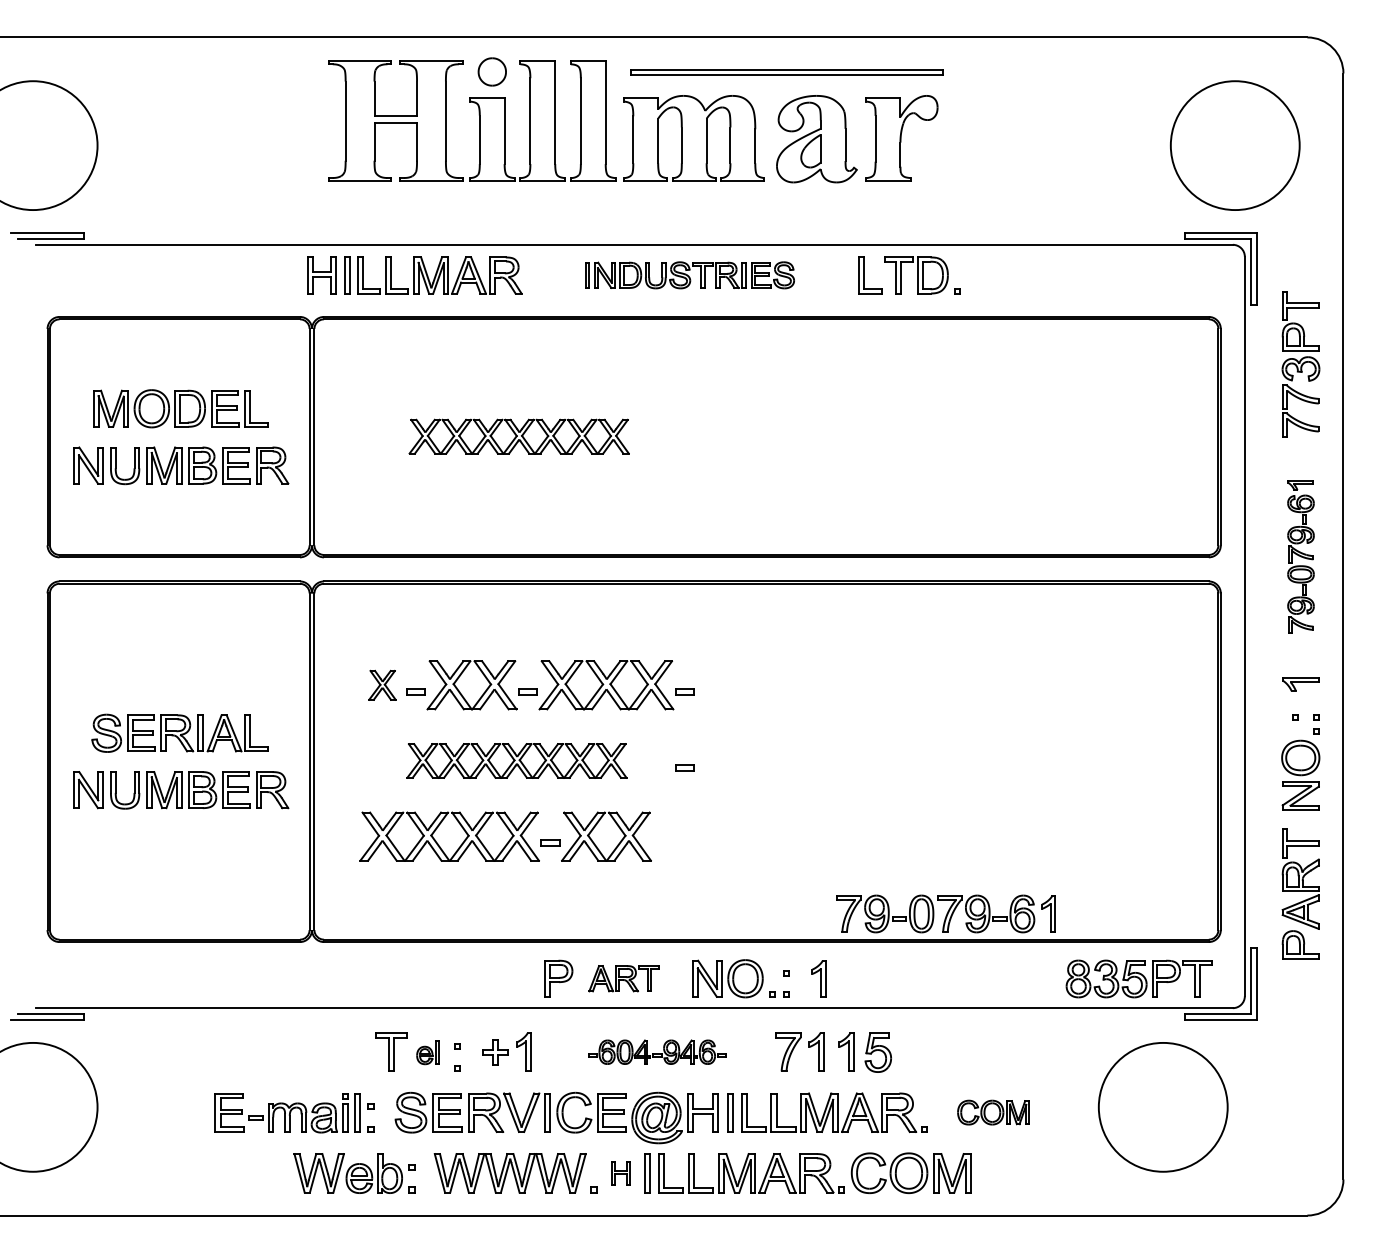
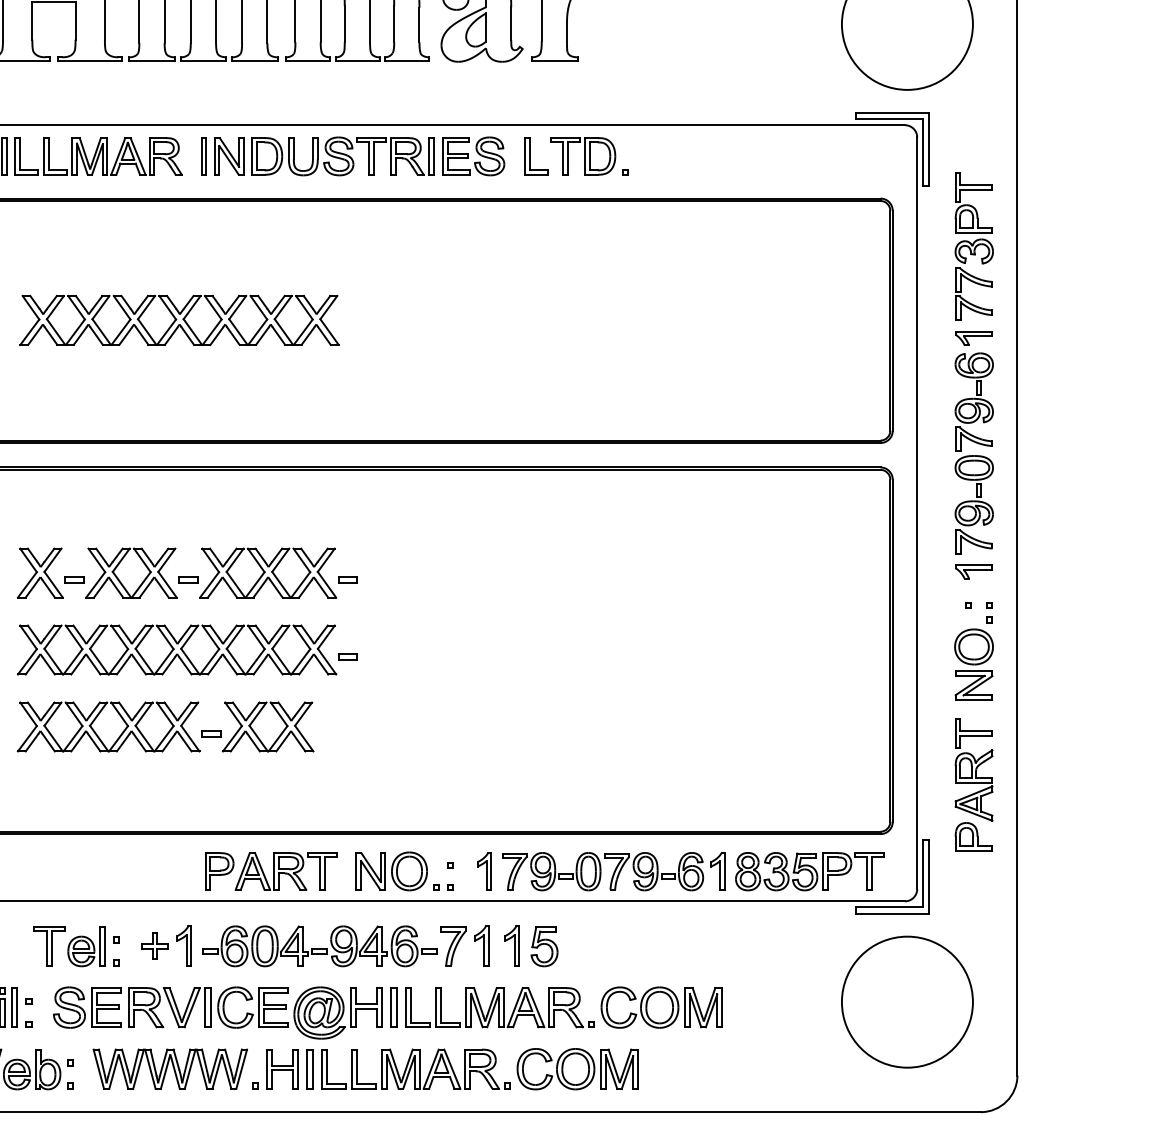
part: (689, 274) -> (352, 155), size x1.43
part: (518, 436) -> (178, 320), size x1.43
part: (1300, 556) -> (973, 442), size x1.43
part: (382, 685) -> (40, 573), size x1.67
part: (516, 760) -> (176, 649), size x1.43
part: (945, 913) -> (612, 871), moved
part: (623, 978) -> (285, 871), size x1.43
part: (657, 1051) -> (320, 945), size x1.67
part: (427, 1052) -> (86, 946), size x1.67
circle: (1162, 1107) -> (906, 1002), moved
part: (993, 1112) -> (661, 1007), size x1.67
part: (620, 1173) -> (282, 1069), size x1.67

